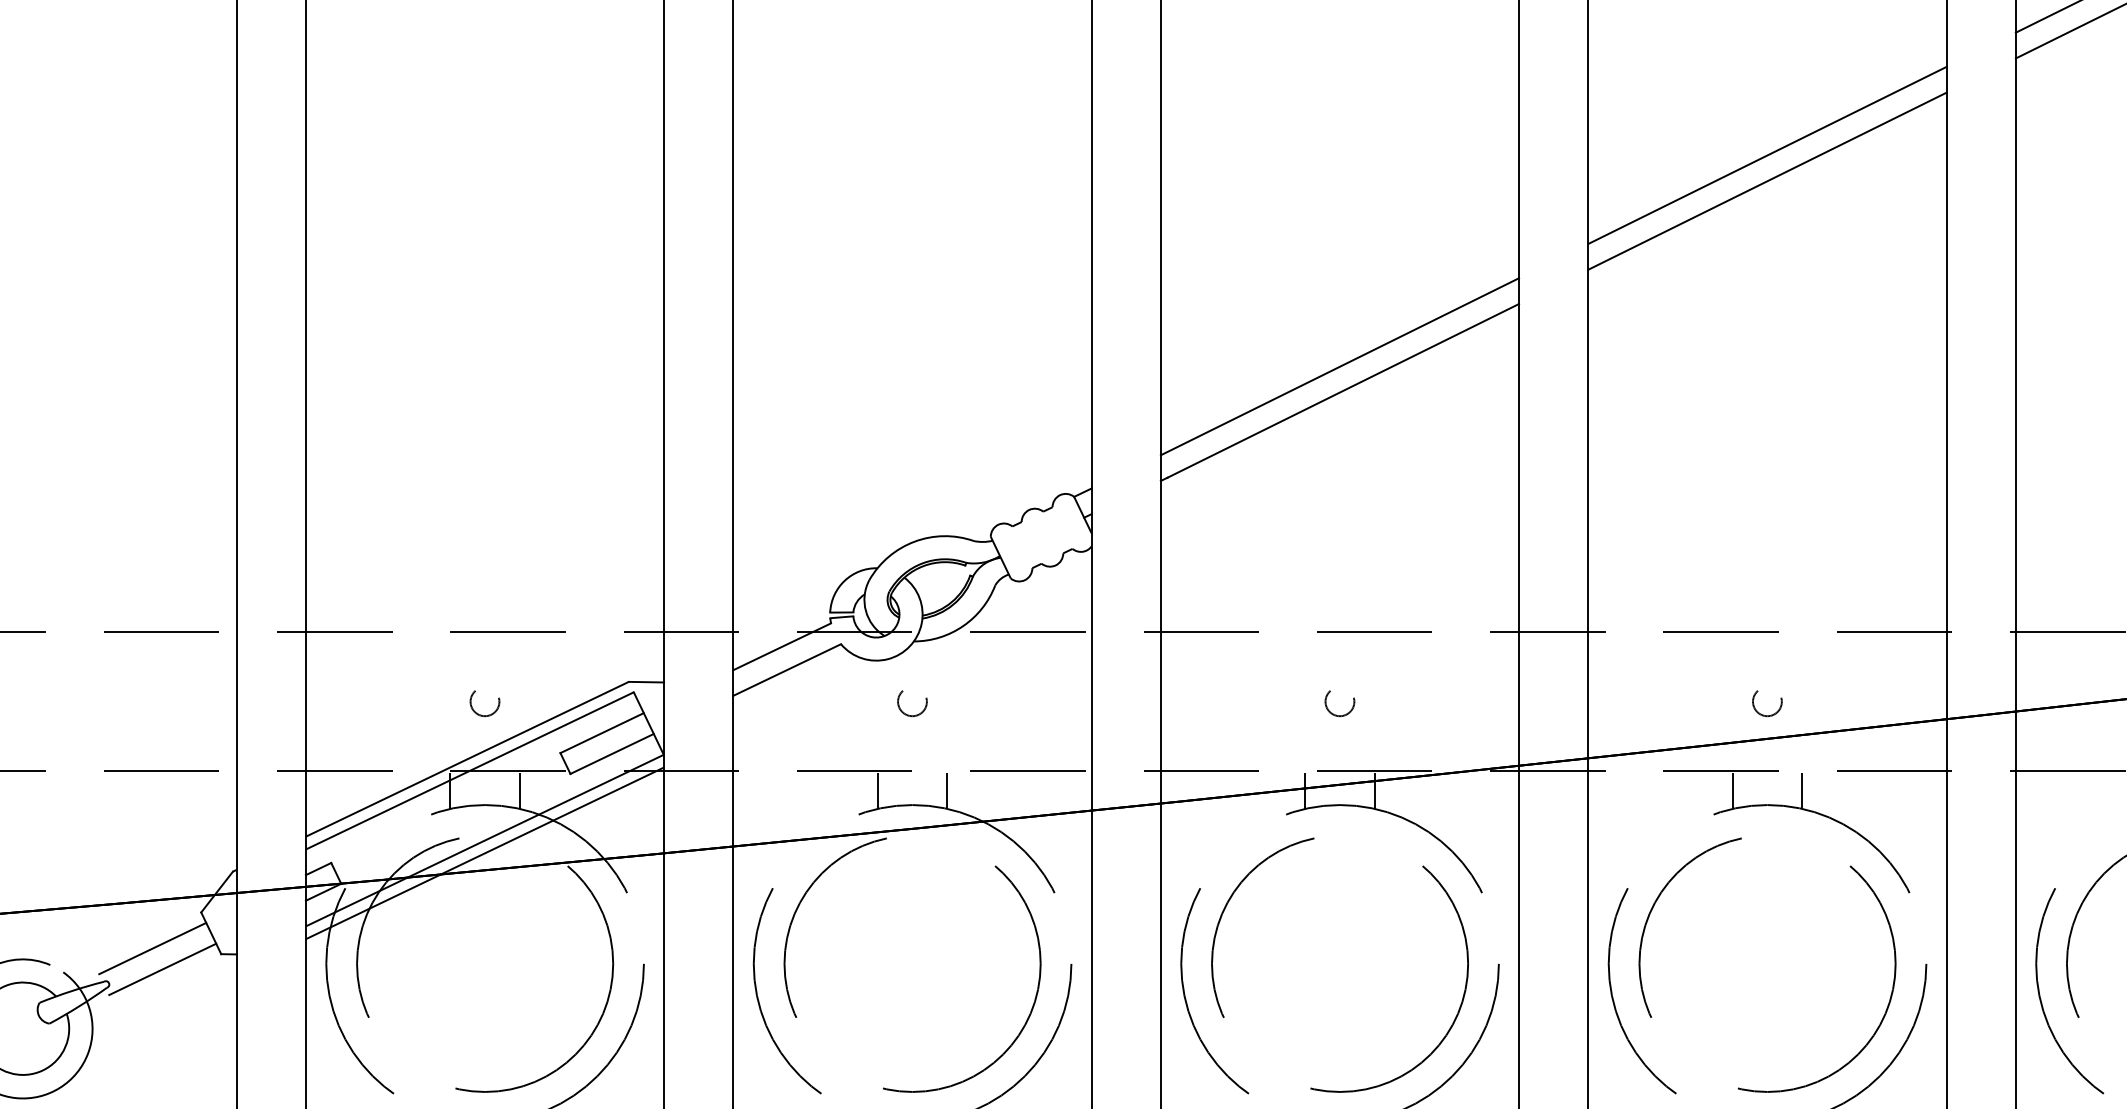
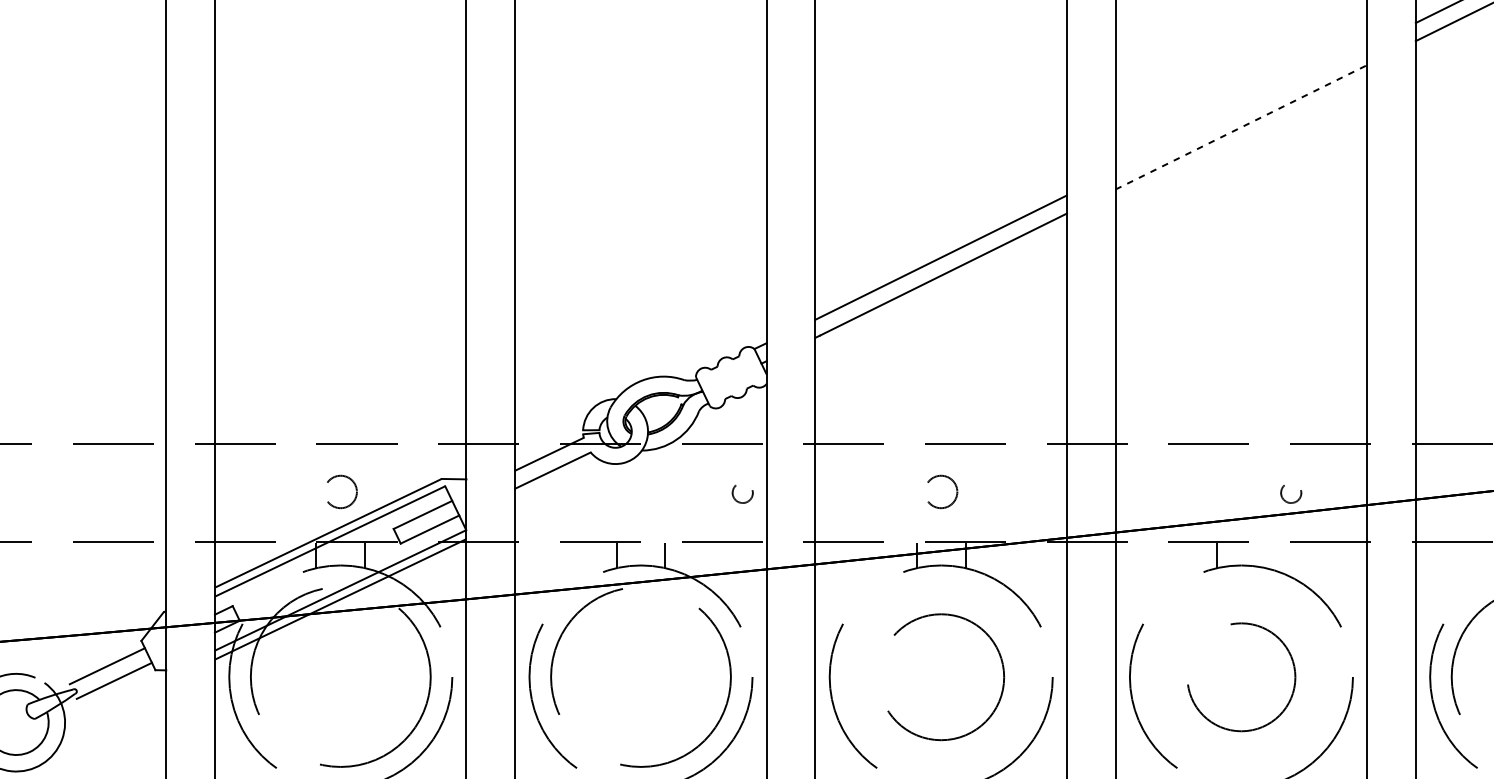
line: (1767, 154) -> (1241, 108), removed
line: (1767, 181) -> (1241, 127), solid -> dashed
circle: (484, 703) -> (340, 494), size x1.6
circle: (912, 703) -> (742, 494), moved
circle: (1339, 703) -> (940, 494), size x1.6
circle: (1767, 703) -> (1291, 494), moved
line: (1802, 790) -> (1265, 555), removed
circle: (1339, 964) -> (940, 677), size x0.7
circle: (1767, 964) -> (1241, 677), size x0.6

